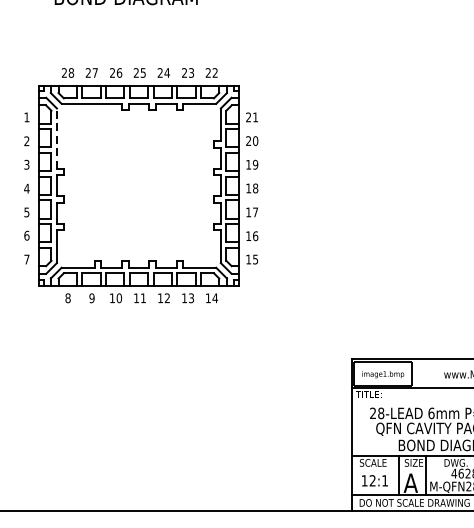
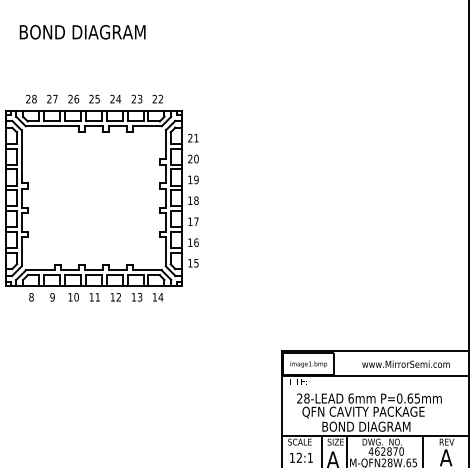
line: (56, 138) -> (21, 156), dashed -> solid

